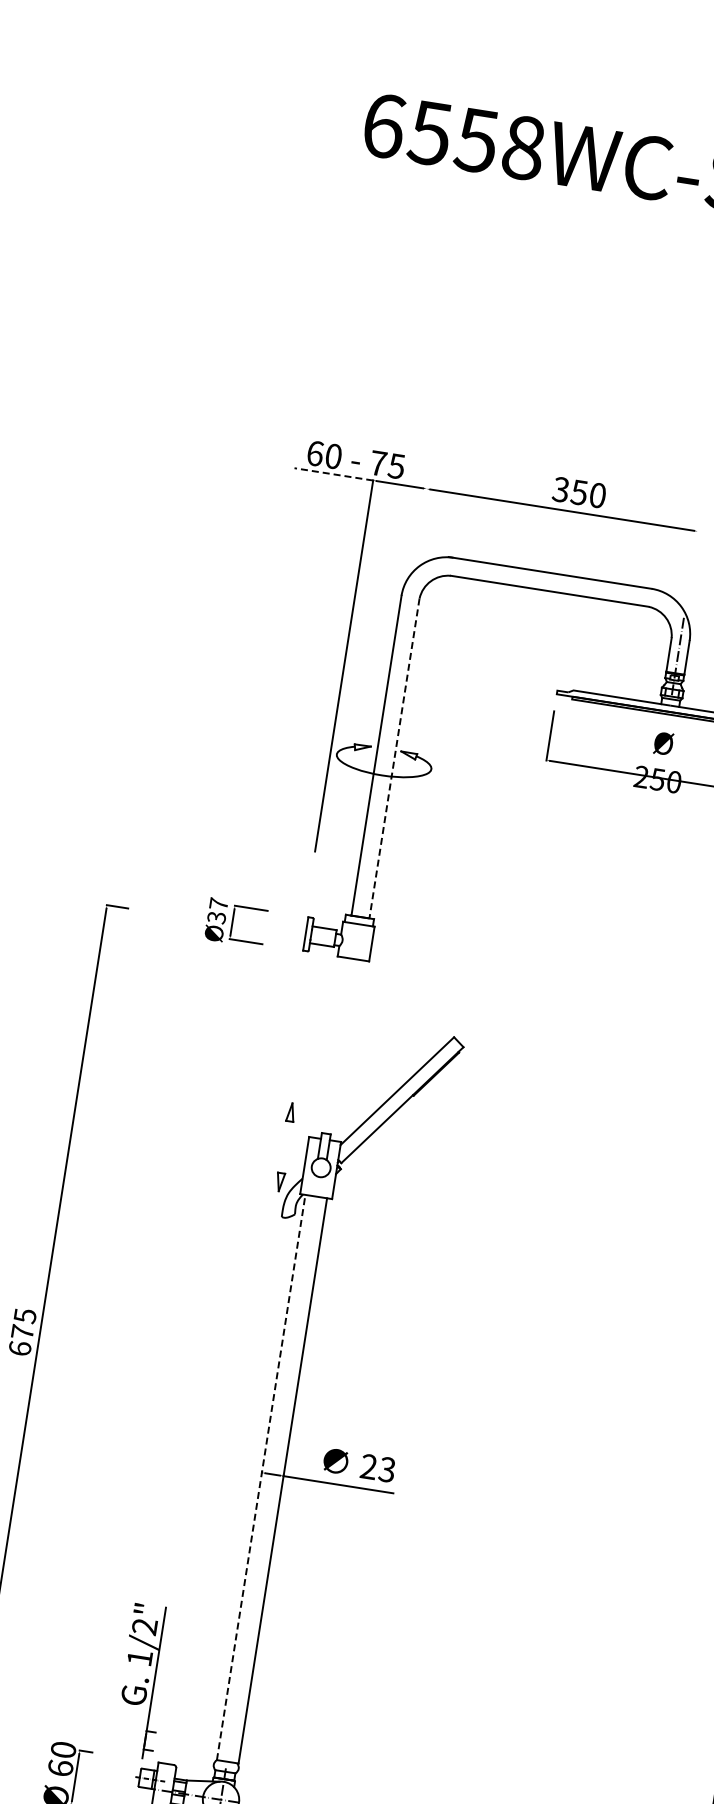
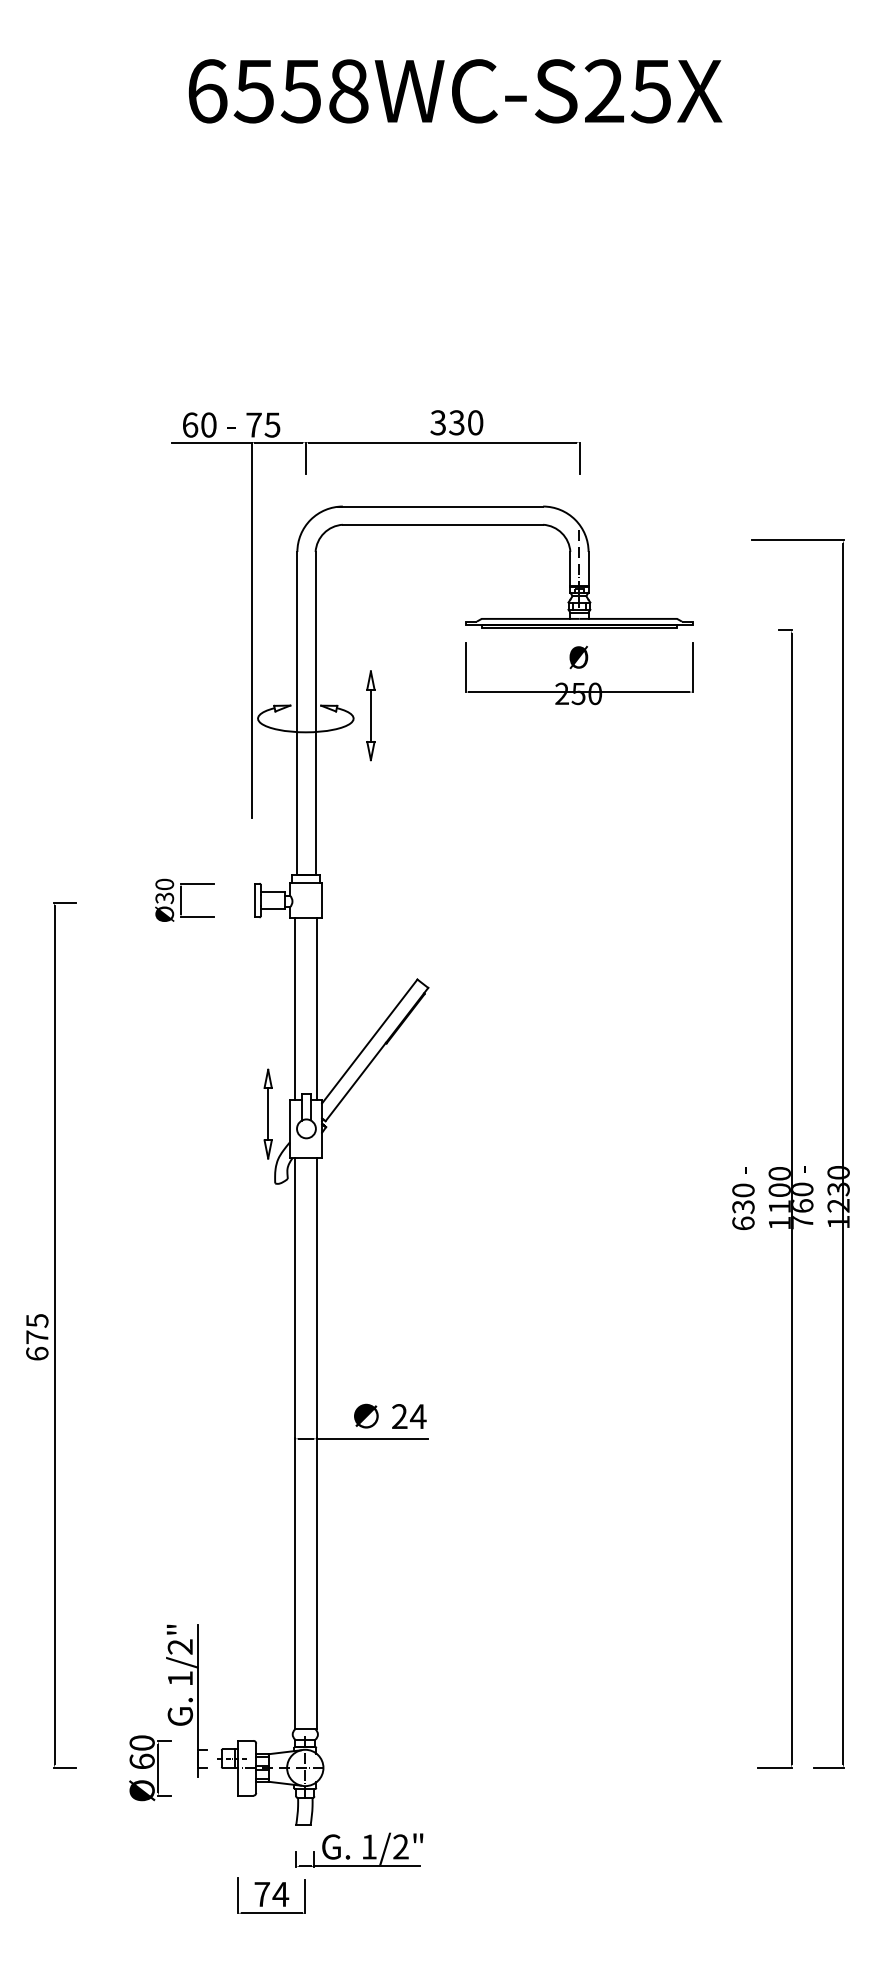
line: (333, 474) -> (211, 442), dashed -> solid
text: (580, 492) -> (457, 422), 350 -> 330
line: (424, 503) -> (305, 457), added
line: (695, 545) -> (579, 457), added
line: (394, 758) -> (315, 713), dashed -> solid
part: (448, 768) -> (370, 715), added
text: (218, 904) -> (164, 884), Ø37 -> Ø30
line: (328, 1047) -> (295, 1008), added
line: (350, 1050) -> (317, 1008), added
line: (286, 1146) -> (268, 1113), added
text: (386, 1469) -> (417, 1416), 23 -> 24
line: (261, 1477) -> (295, 1443), dashed -> solid
part: (142, 1680) -> (186, 1700), moved

